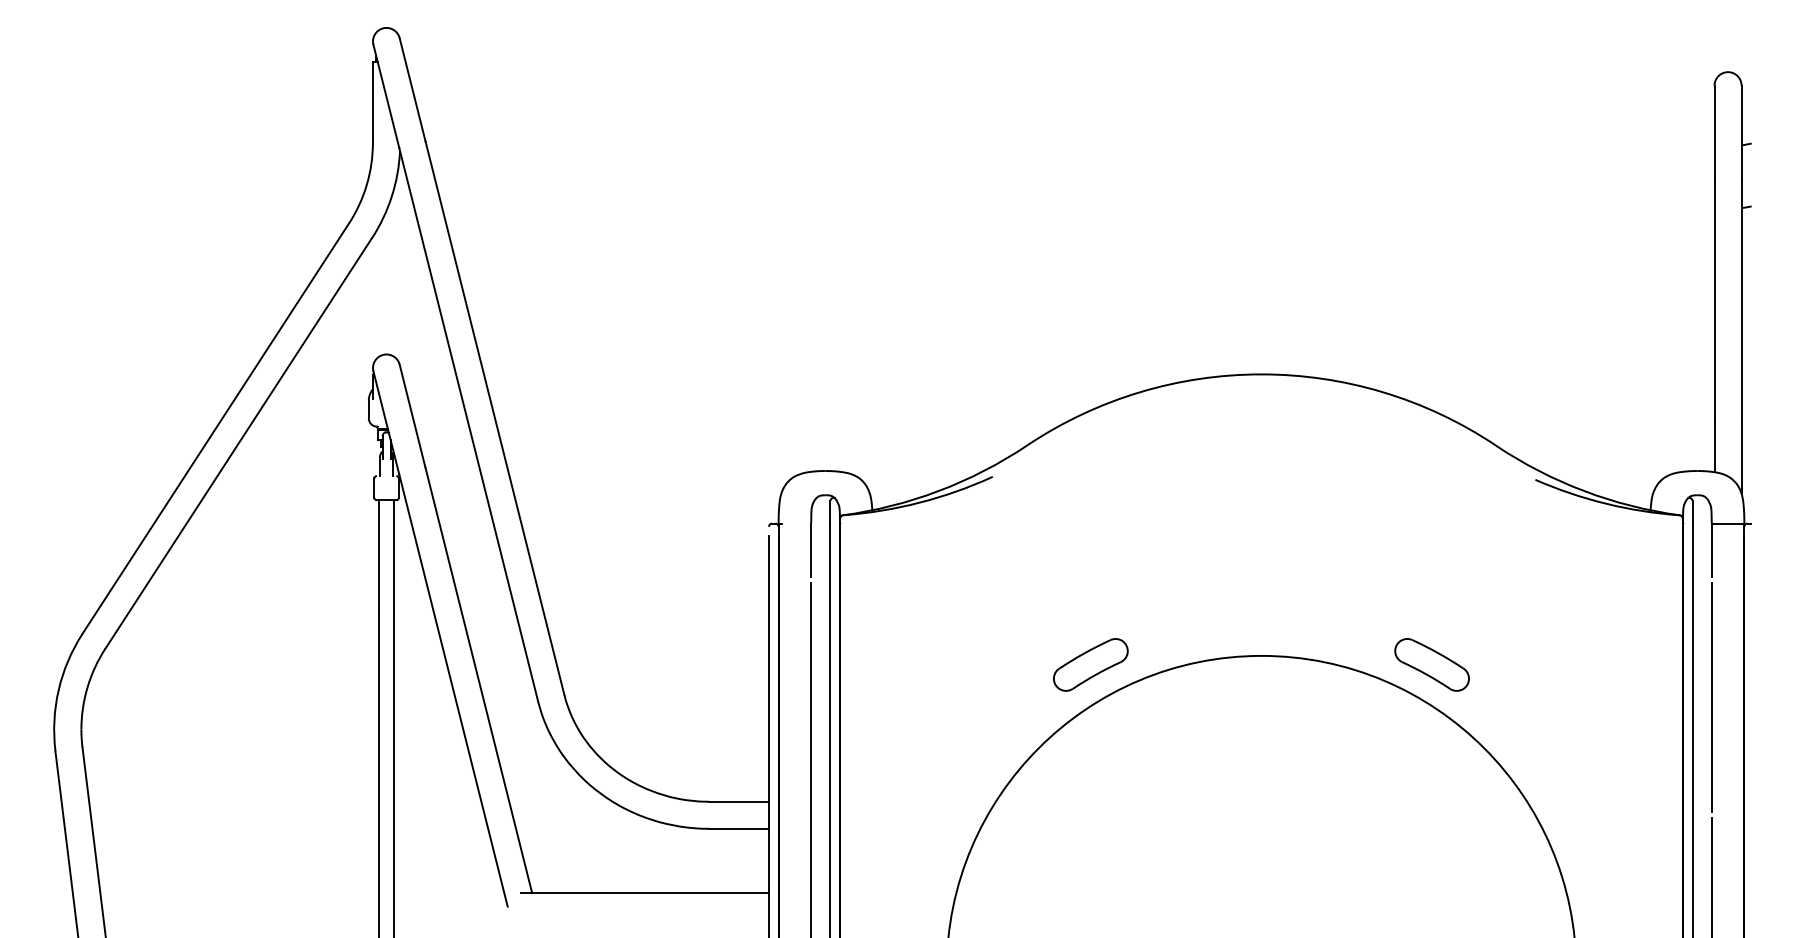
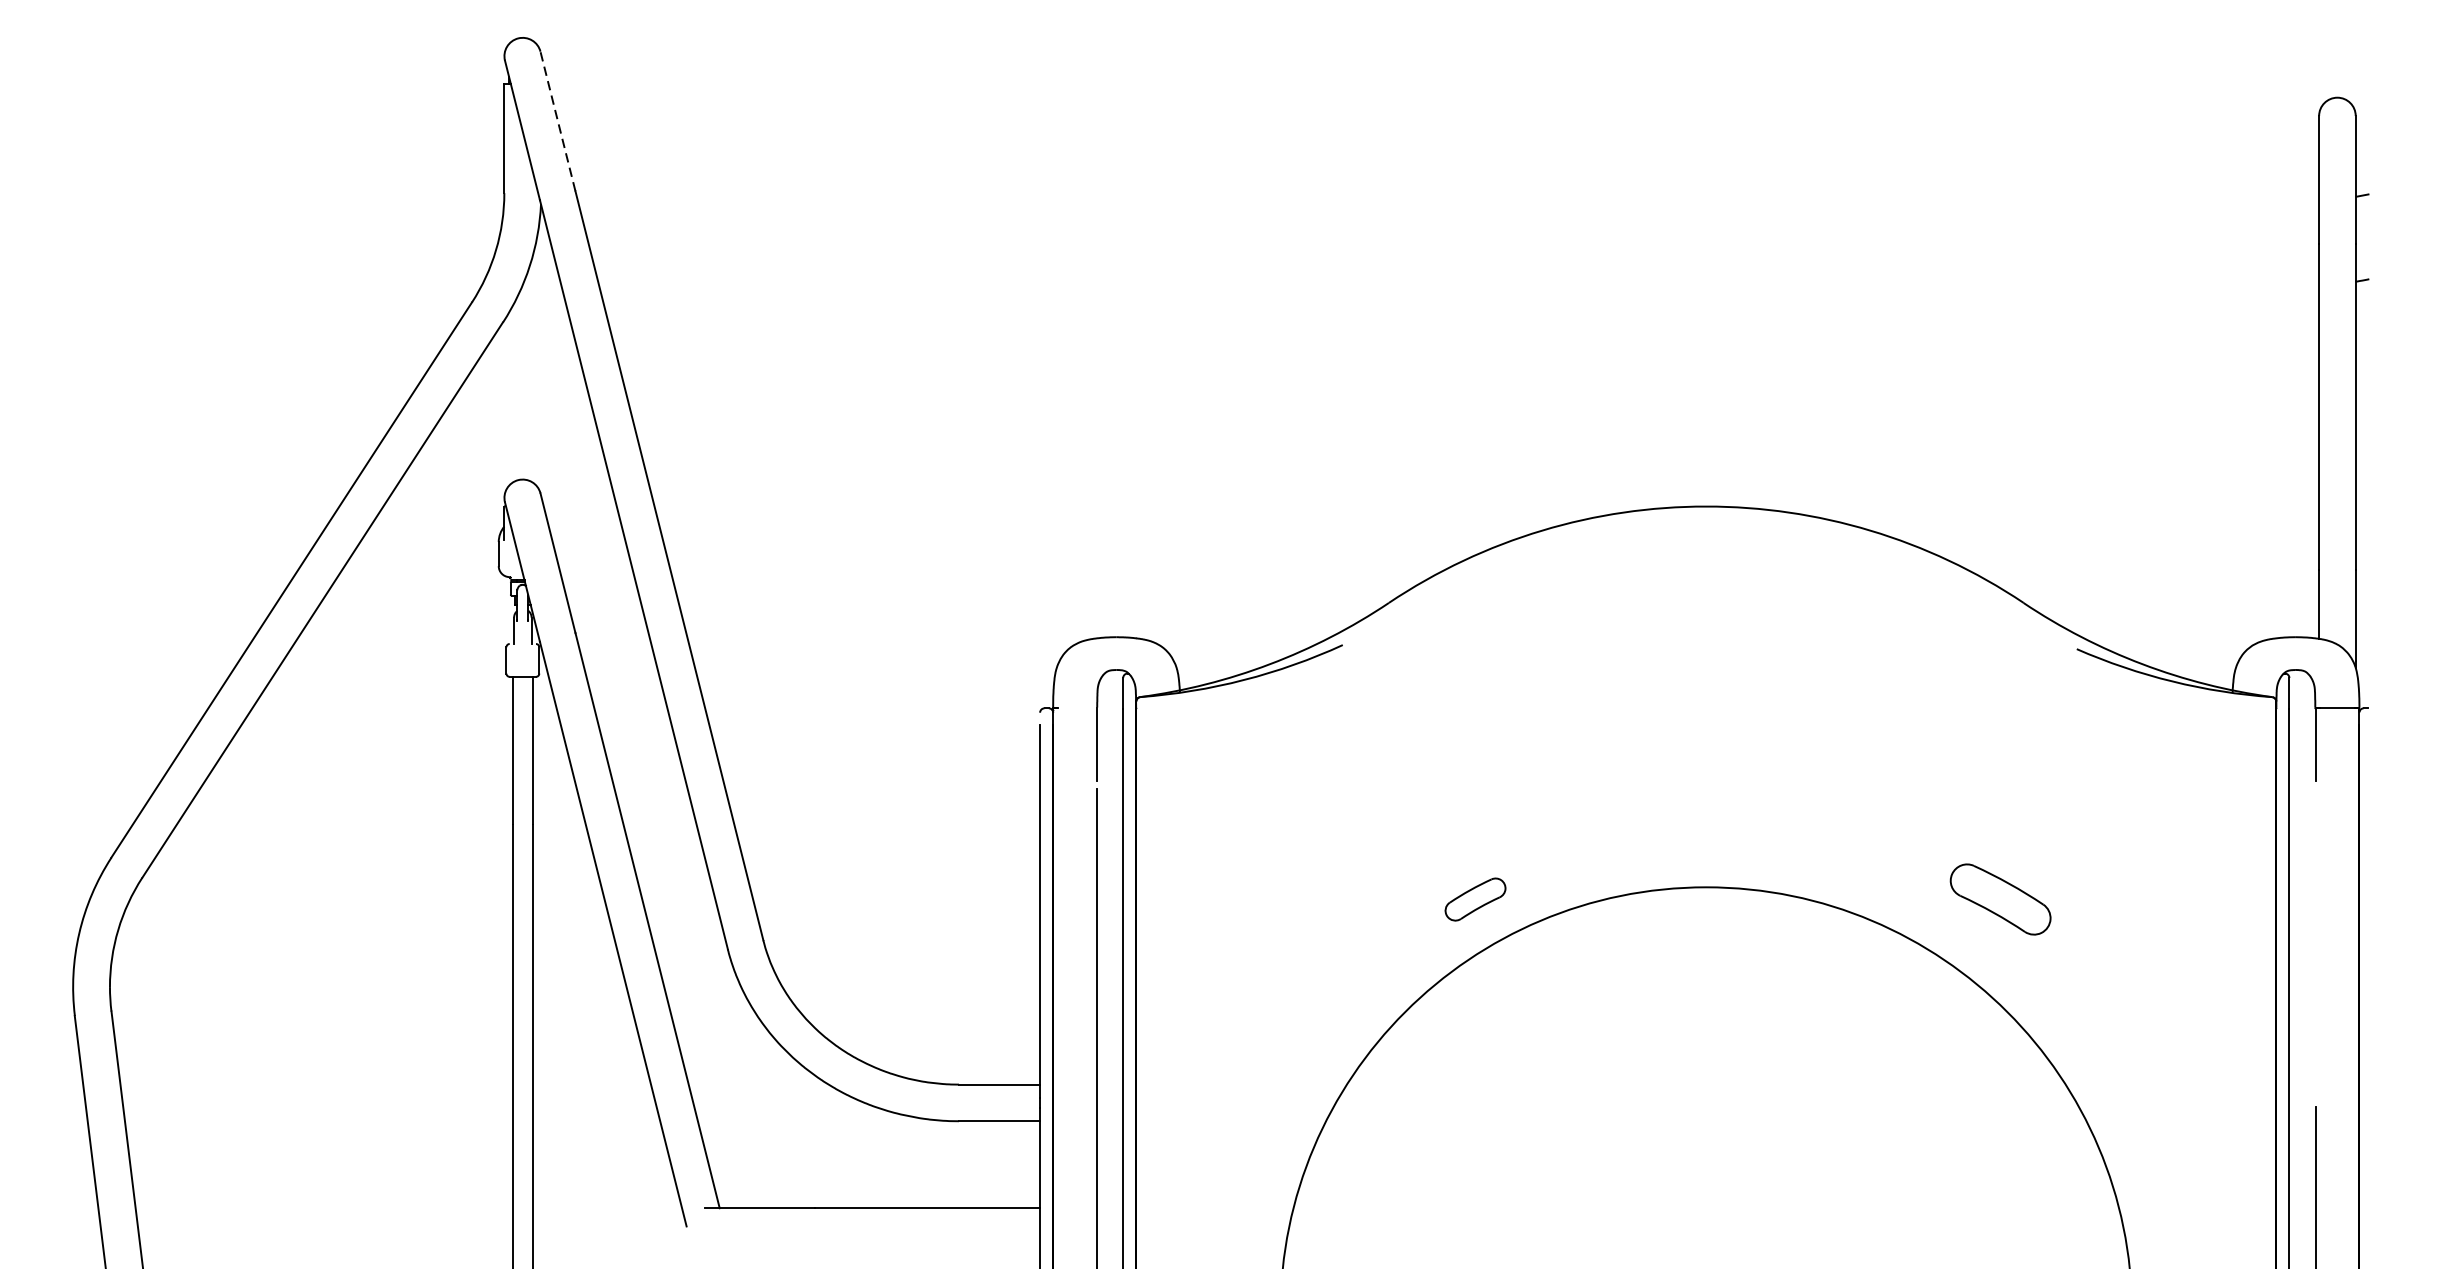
line: (412, 89) -> (557, 121), solid -> dashed
part: (1090, 664) -> (1474, 898), size x0.6
part: (1431, 664) -> (1999, 898), moved
line: (1711, 697) -> (2315, 943), removed

